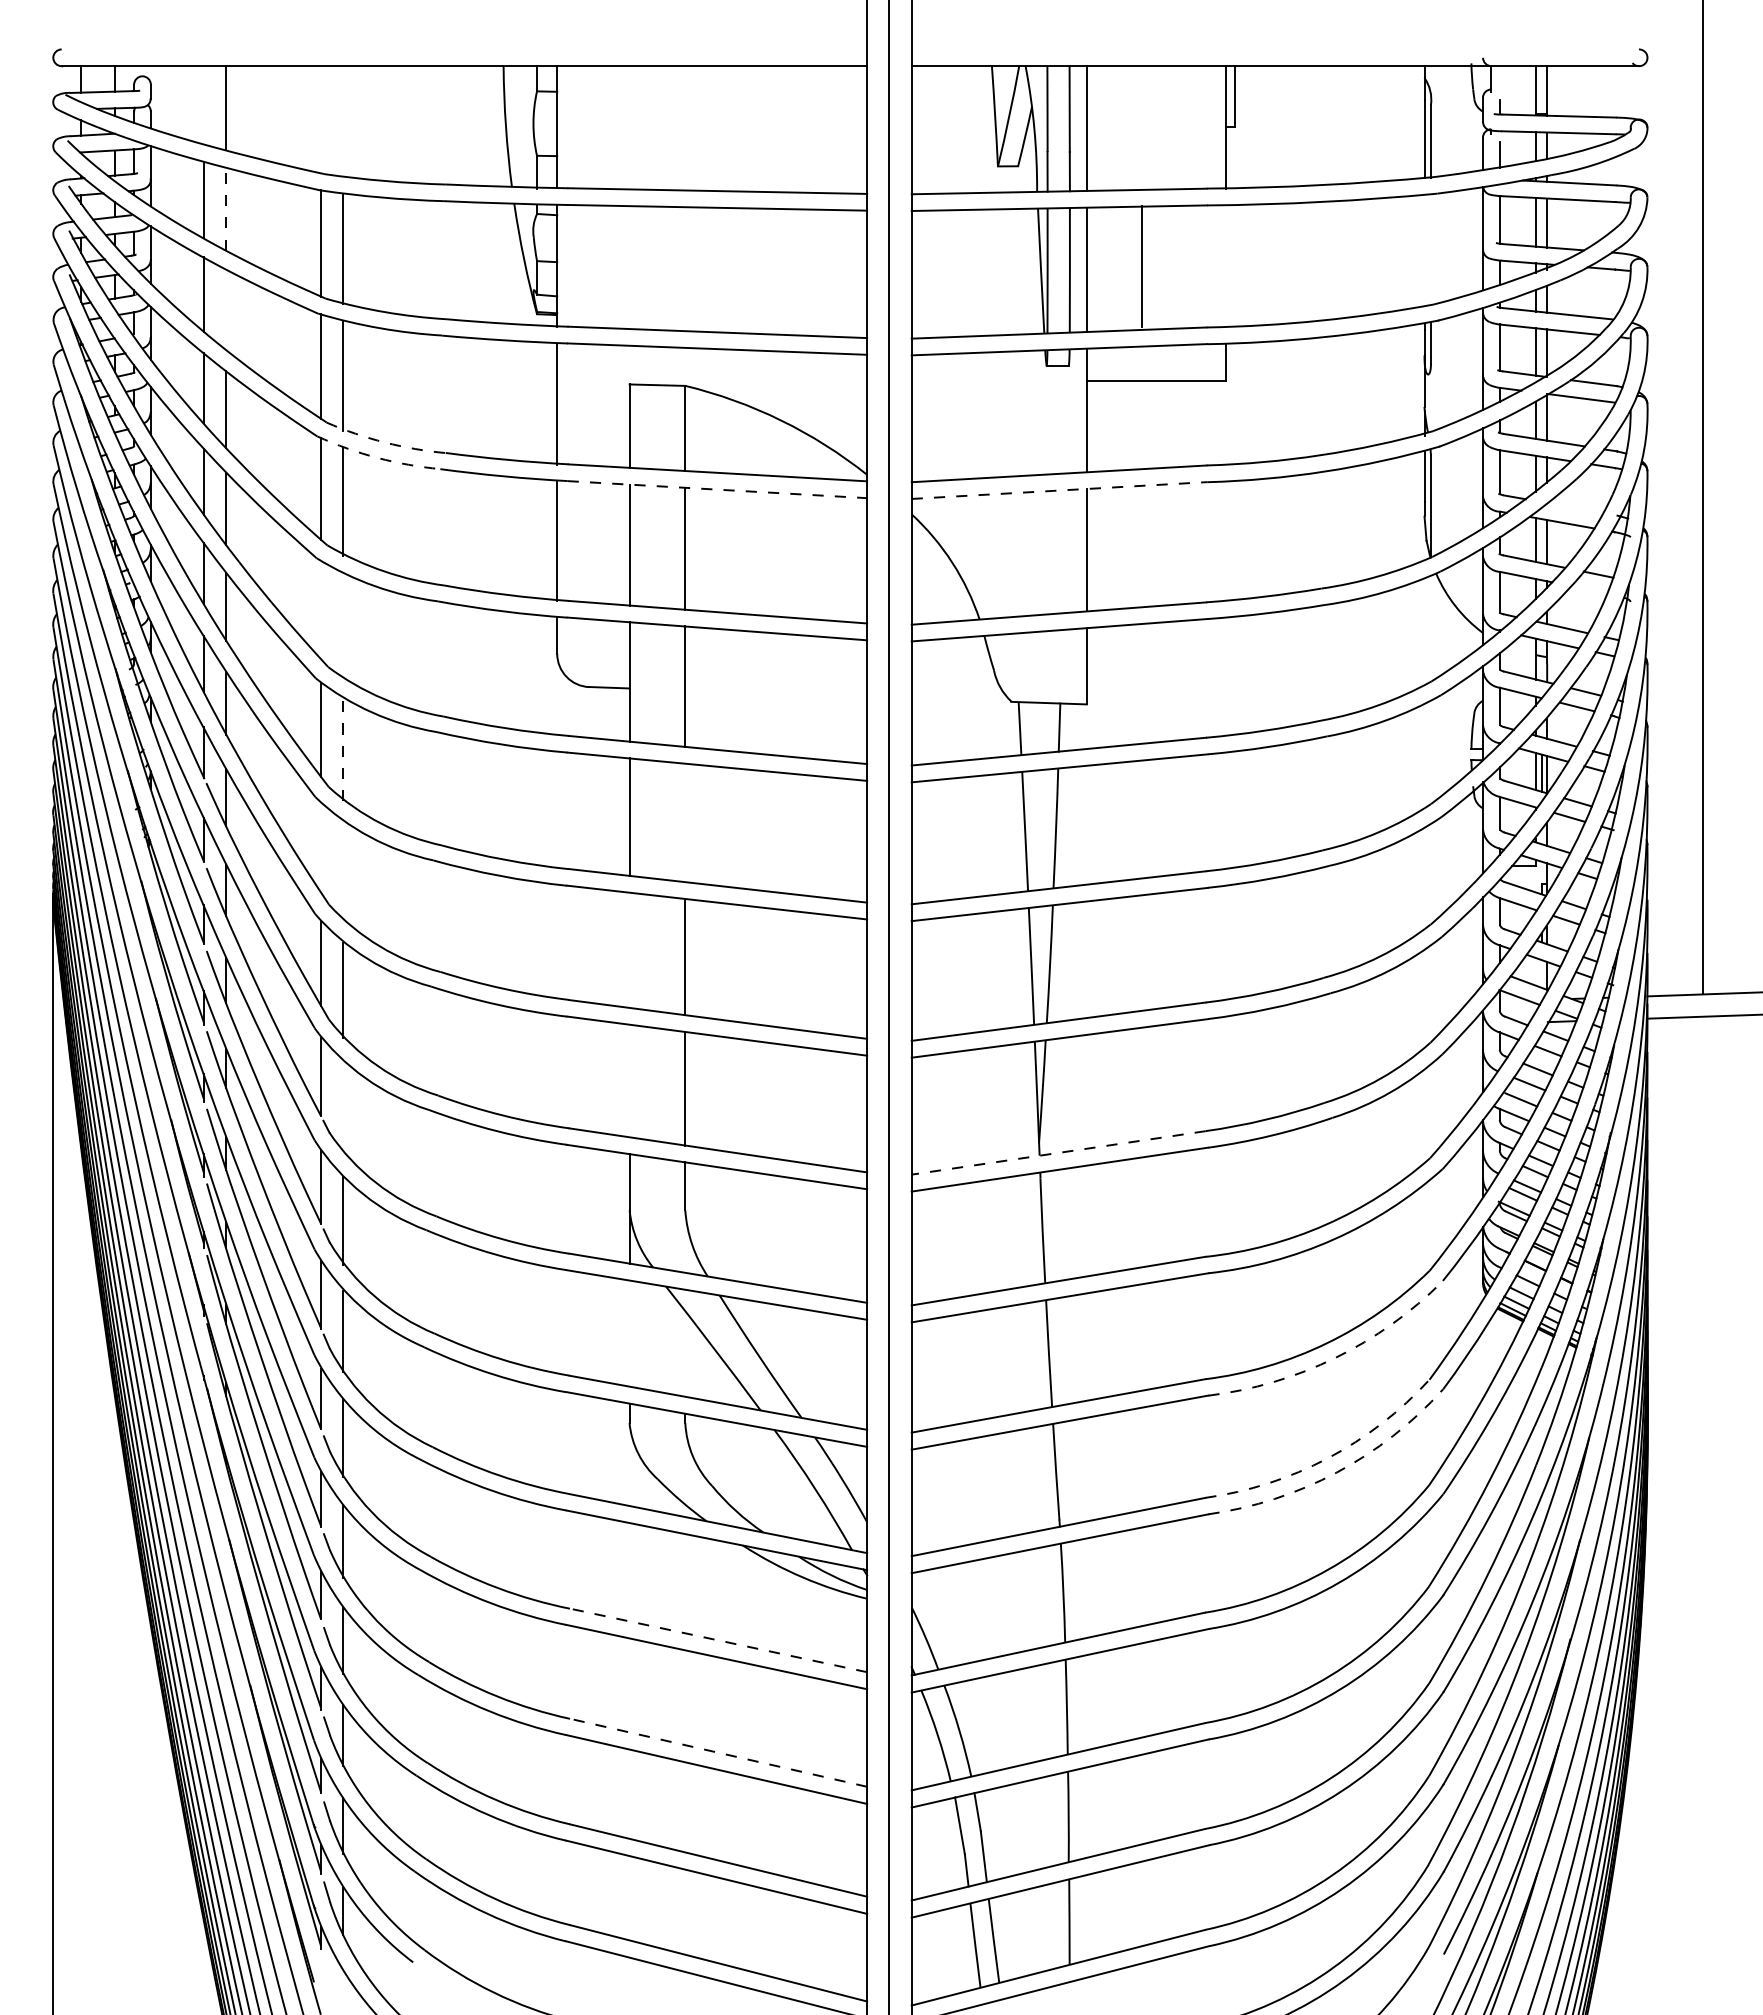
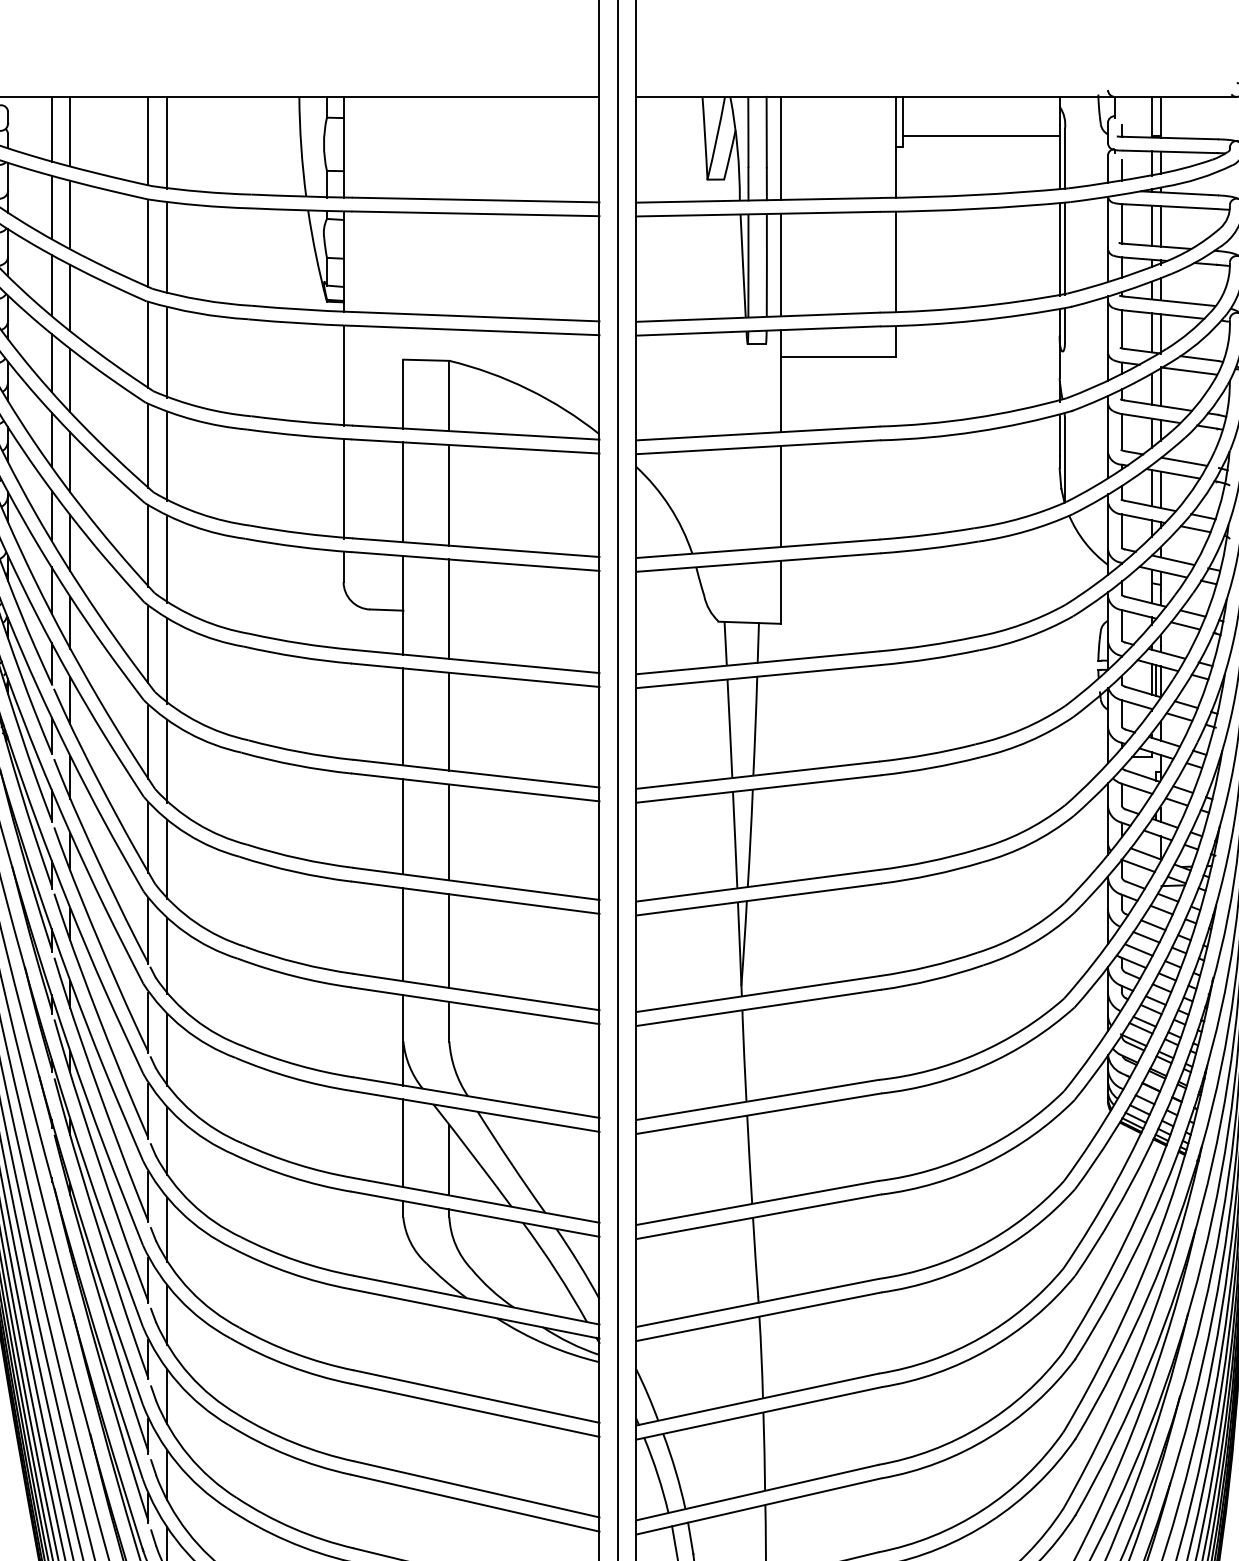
line: (203, 105) -> (51, 129), added
line: (1329, 113) -> (981, 135), added
line: (320, 119) -> (148, 140), added
line: (343, 121) -> (167, 142), added
line: (226, 209) -> (70, 215), dashed -> solid
line: (1431, 249) -> (1065, 248), added
line: (1424, 251) -> (1059, 249), added
line: (1142, 266) -> (896, 262), moved
line: (226, 309) -> (70, 297), added
arc: (384, 442) -> (201, 407), dashed -> solid
arc: (377, 457) -> (195, 419), dashed -> solid
line: (717, 489) -> (475, 446), dashed -> solid
line: (1060, 490) -> (759, 447), dashed -> solid
line: (1575, 508) -> (1184, 462), added
line: (1589, 589) -> (1195, 528), added
line: (320, 609) -> (148, 545), added
line: (343, 626) -> (167, 559), added
line: (343, 749) -> (167, 661), dashed -> solid
line: (685, 822) -> (449, 721), added
line: (320, 847) -> (148, 741), added
line: (343, 871) -> (167, 761), added
line: (629, 949) -> (403, 826), added
line: (629, 1080) -> (403, 934), added
line: (343, 1107) -> (167, 956), added
line: (1058, 1152) -> (757, 993), dashed -> solid
line: (629, 1333) -> (403, 1143), added
line: (685, 1353) -> (449, 1159), added
arc: (1335, 1357) -> (986, 1163), dashed -> solid
arc: (1327, 1458) -> (979, 1246), dashed -> solid
arc: (1336, 1472) -> (986, 1257), dashed -> solid
line: (718, 1640) -> (476, 1396), dashed -> solid
line: (718, 1752) -> (476, 1489), dashed -> solid

